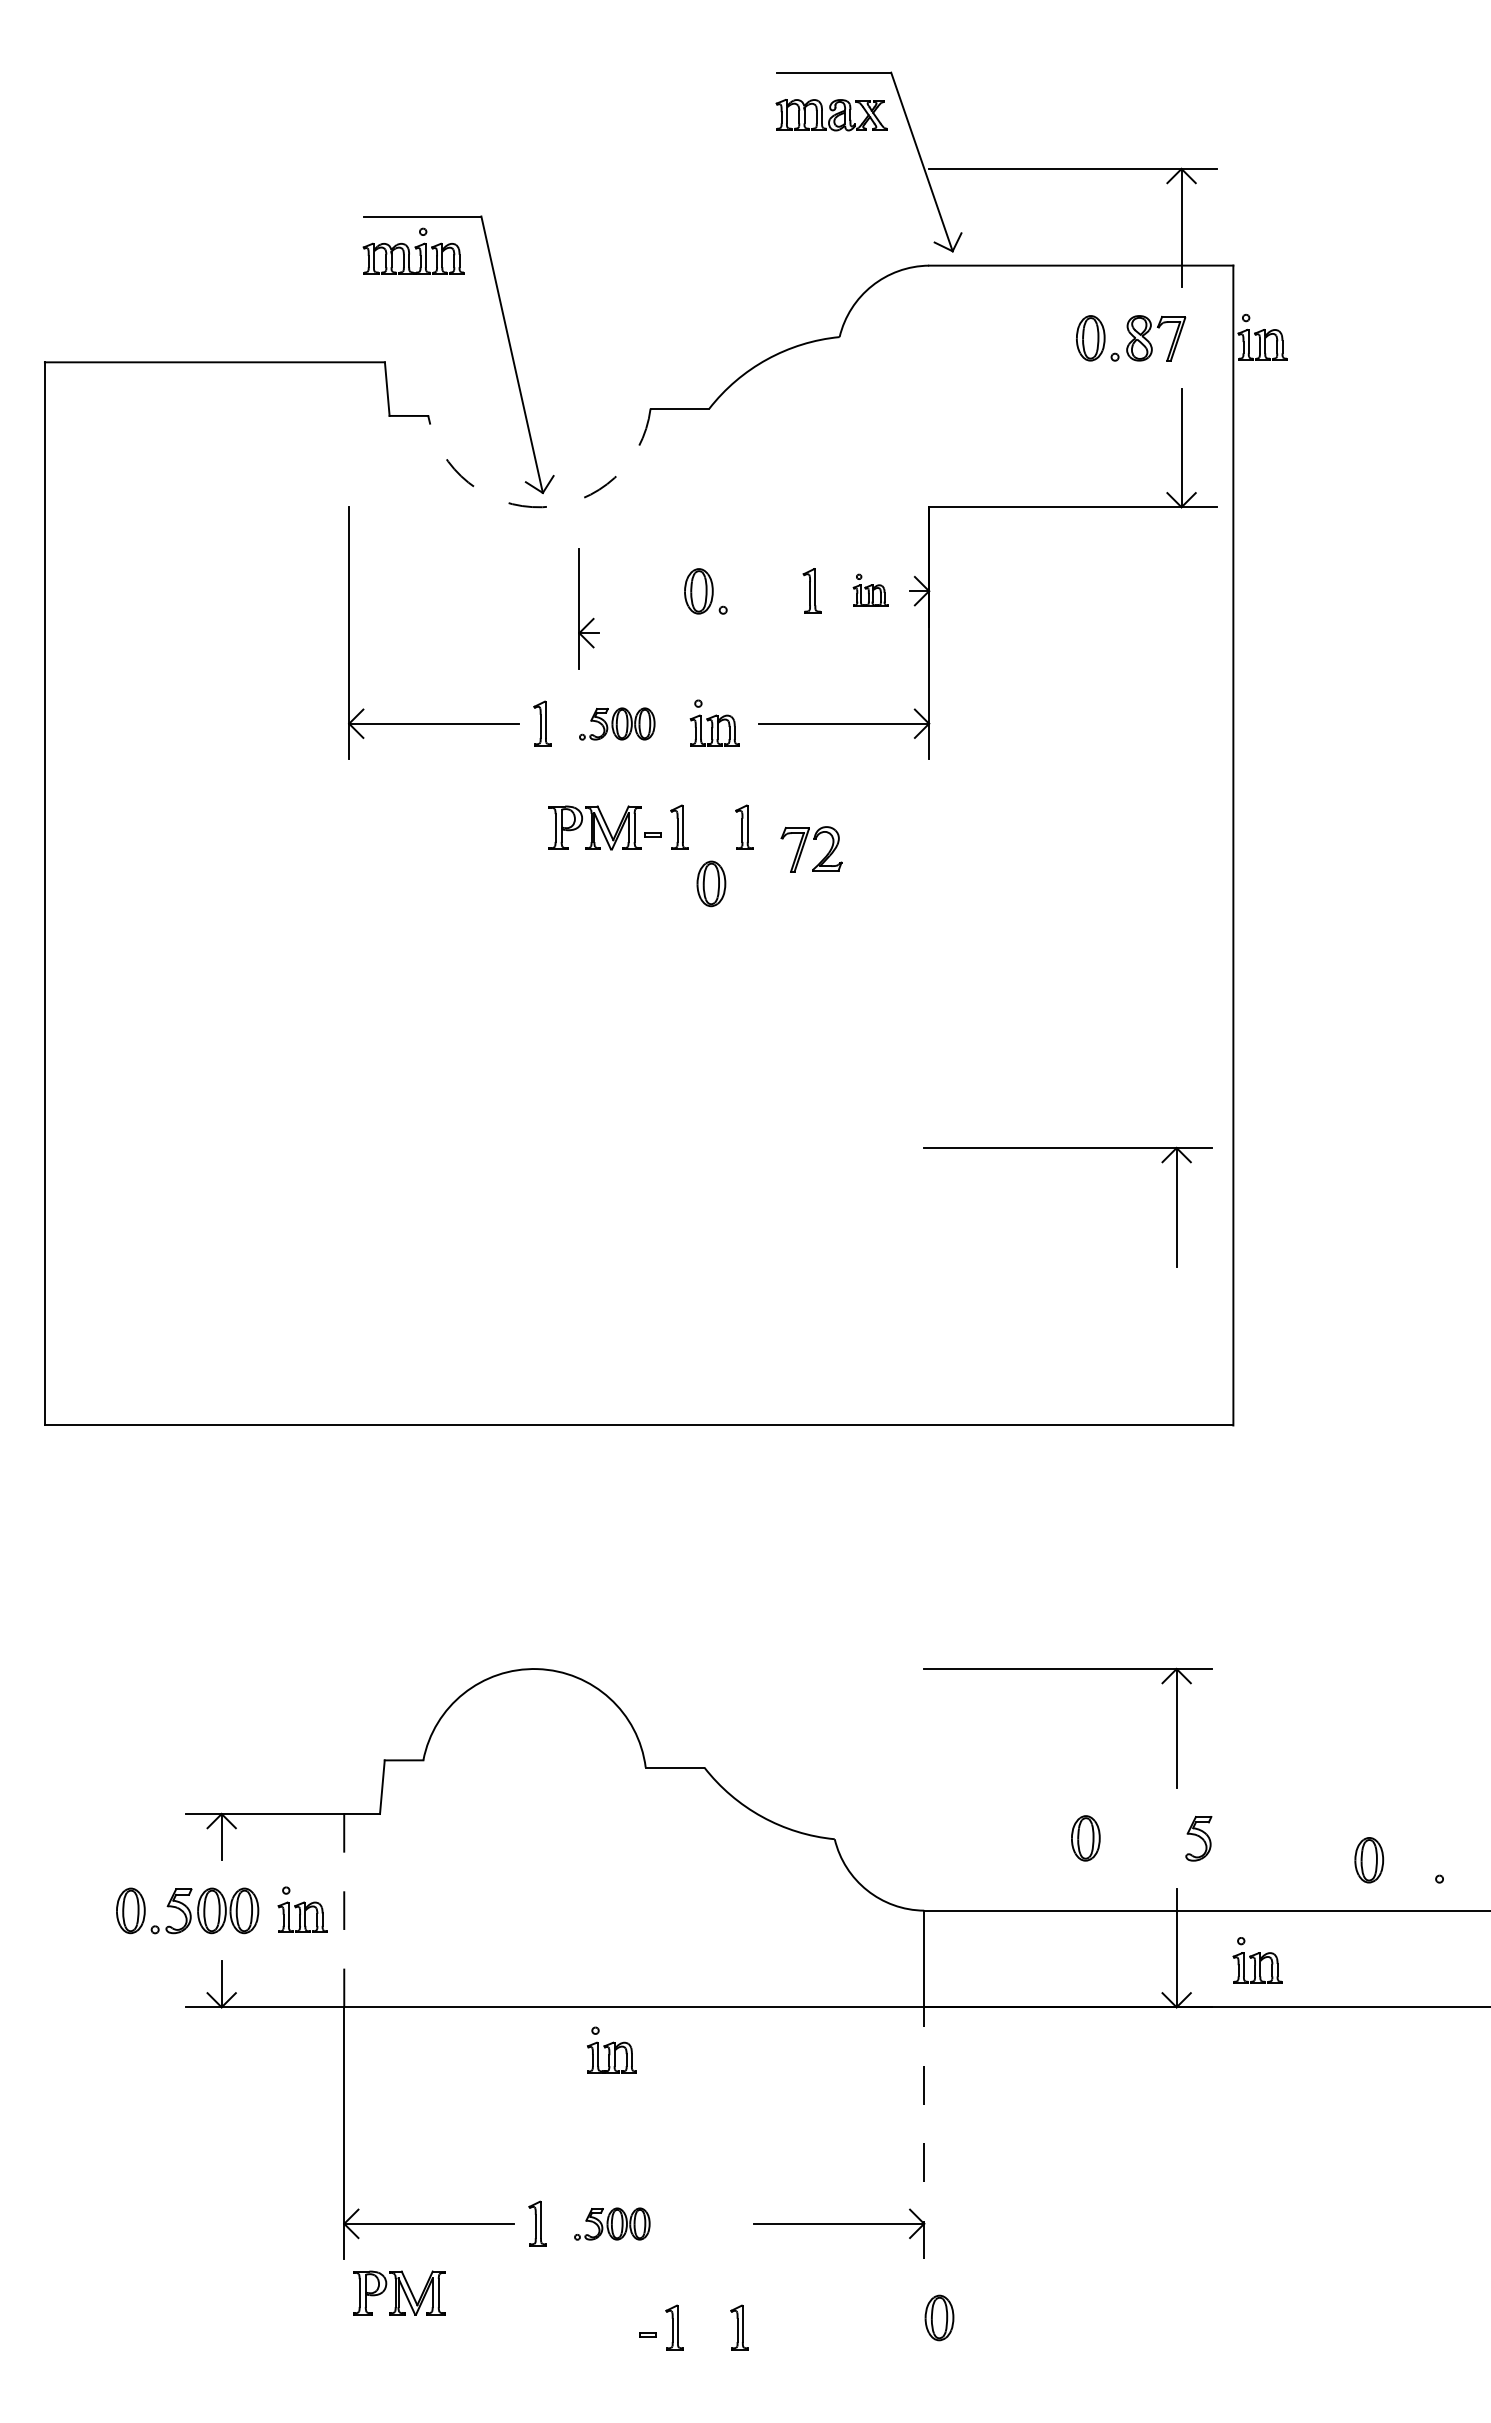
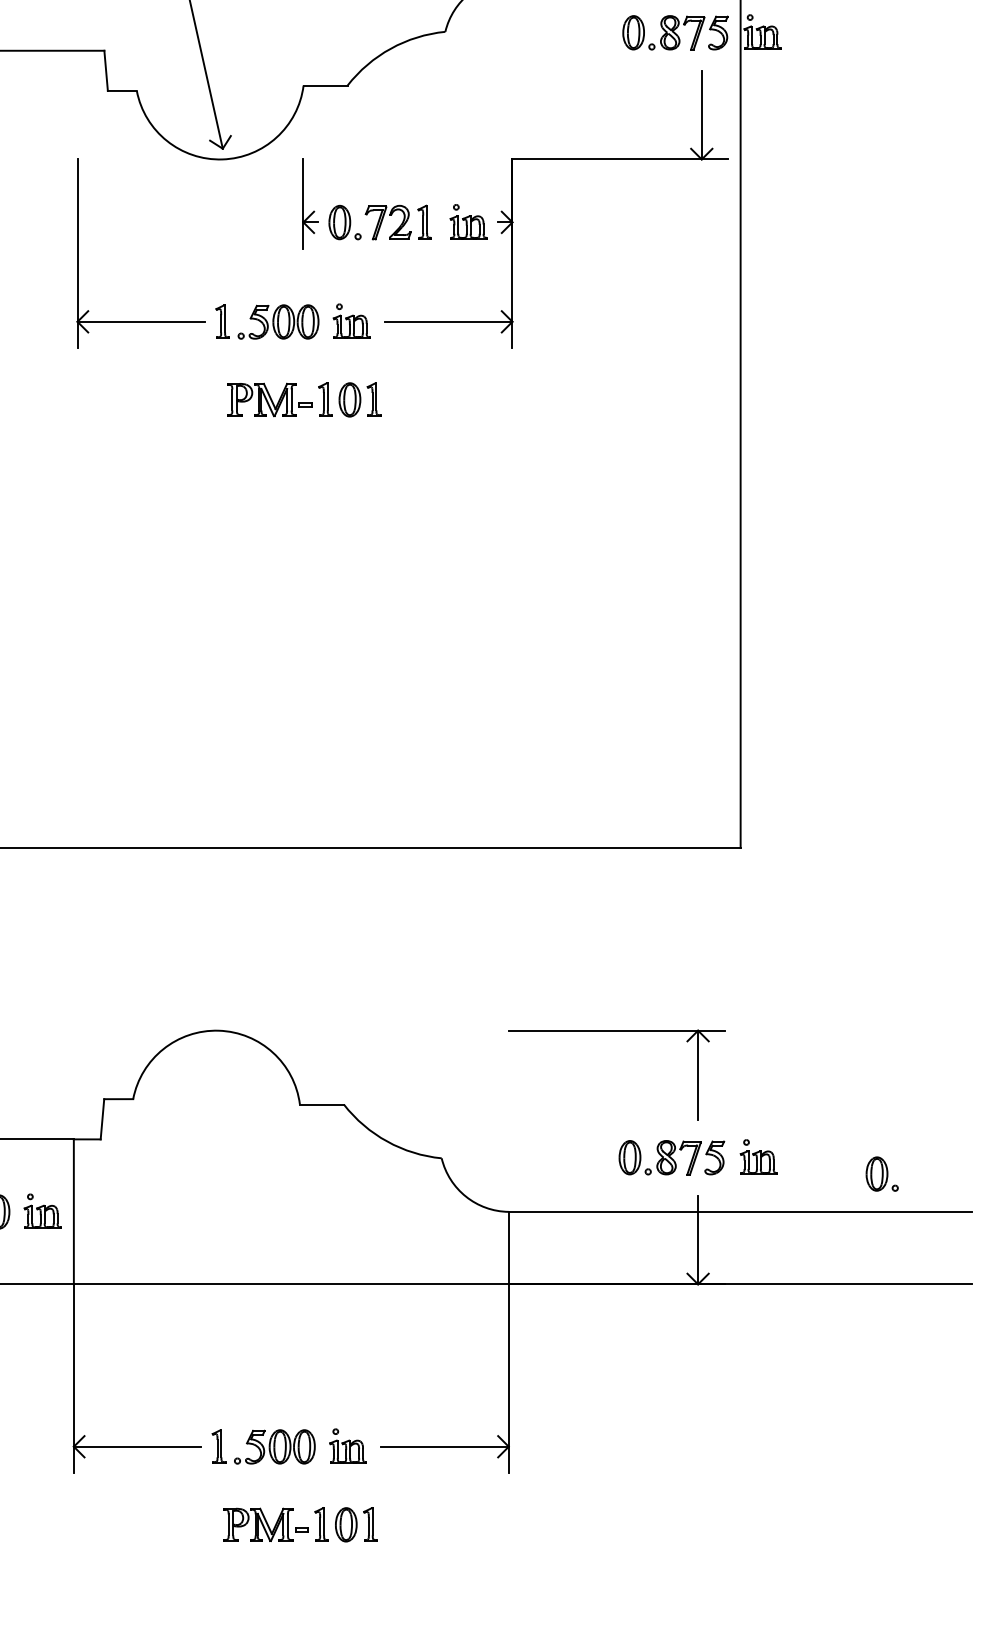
part: (1203, 338) -> (718, 32), added
arc: (542, 507) -> (222, 159), dashed -> solid
part: (870, 590) -> (468, 221), size x1.43
part: (579, 608) -> (303, 203), moved
part: (617, 723) -> (278, 321), size x1.43
part: (804, 845) -> (383, 219), moved
part: (711, 883) -> (350, 399), moved
part: (1067, 1148) -> (616, 640), removed
part: (1143, 1838) -> (673, 1157), added
part: (1369, 1860) -> (877, 1174), moved
line: (344, 1910) -> (74, 1211), dashed -> solid
part: (1257, 1960) -> (758, 1157), moved
part: (611, 2049) -> (347, 1445), moved
line: (924, 2133) -> (509, 1378), dashed -> solid
part: (612, 2223) -> (275, 1446), size x1.43
part: (399, 2292) -> (258, 1524), moved
part: (939, 2317) -> (346, 1524), moved

